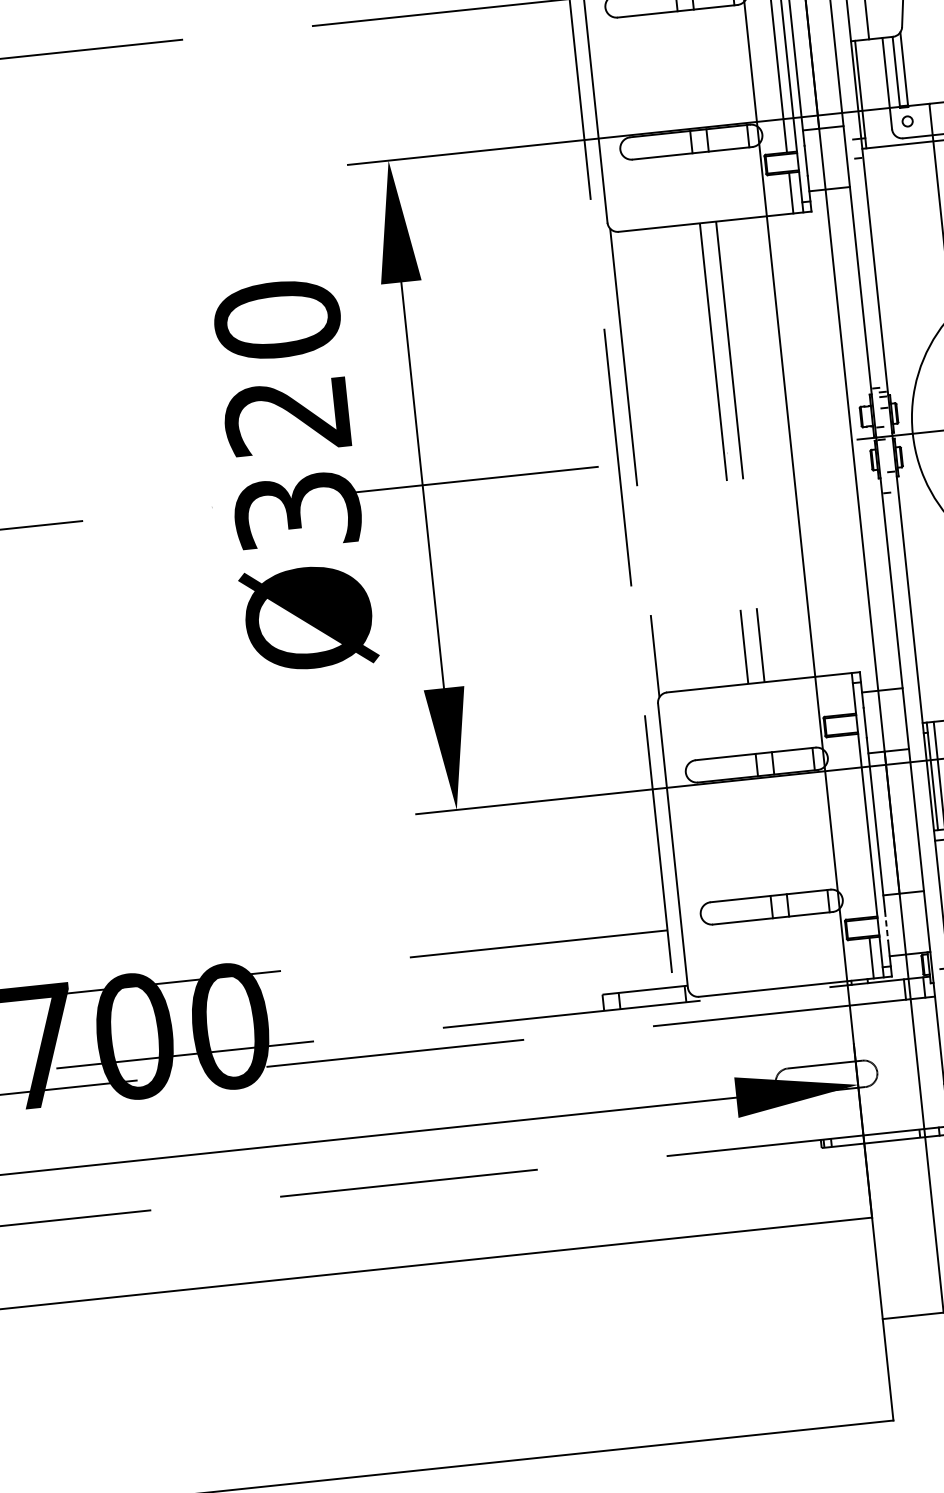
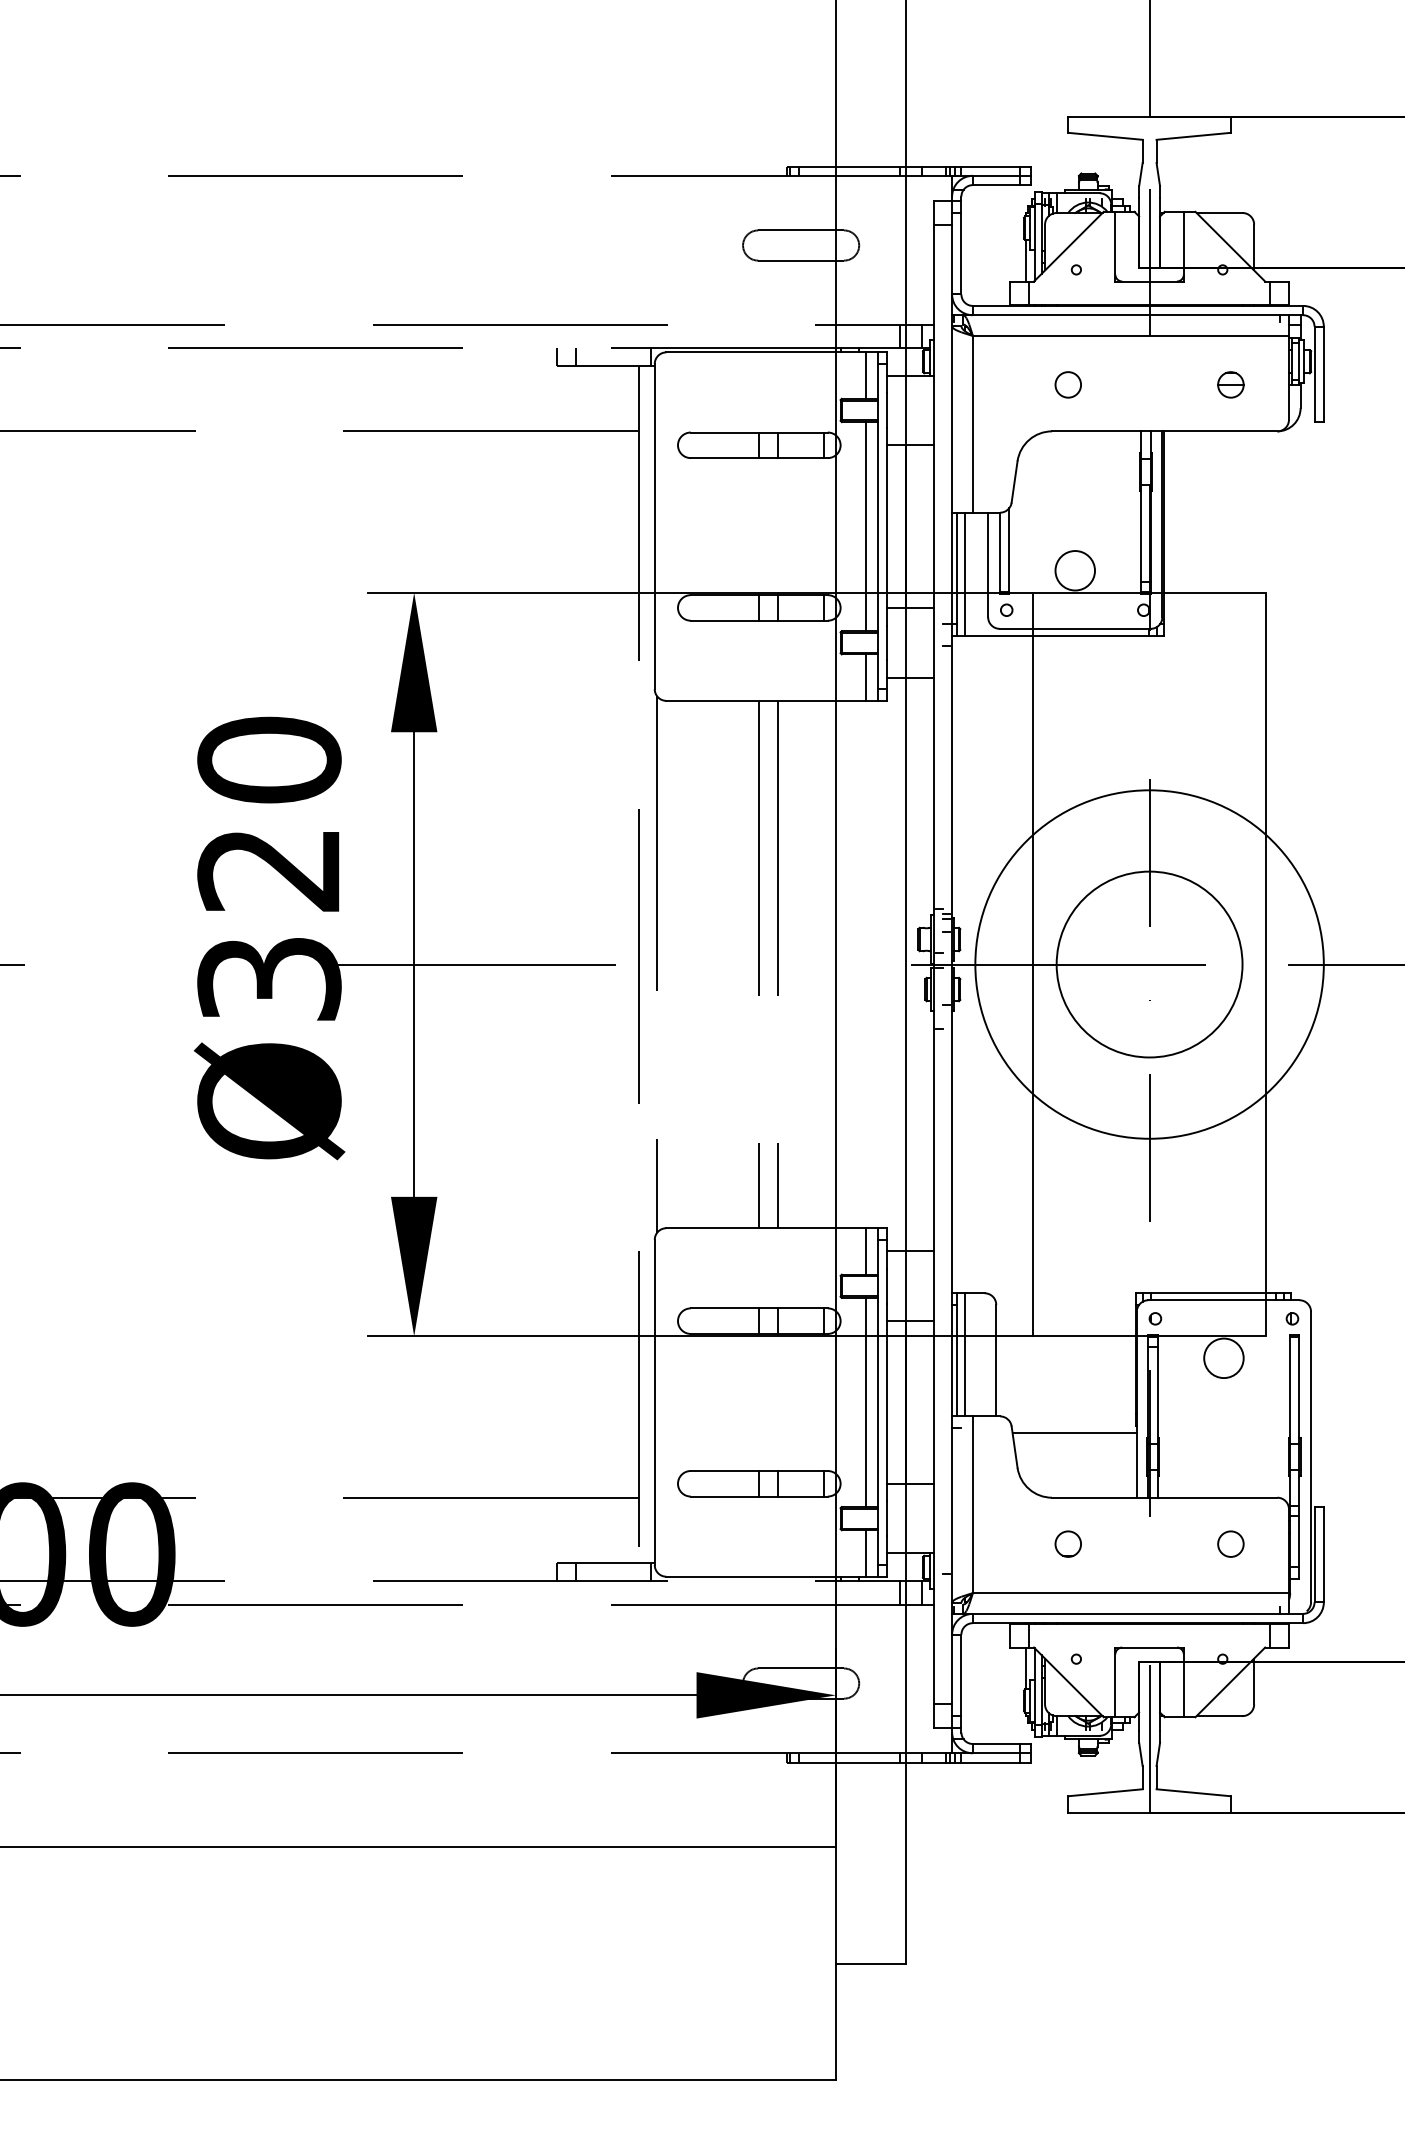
line: (867, 93) -> (964, 573), added
line: (844, 694) -> (866, 1251), added
line: (857, 826) -> (866, 1402), added
line: (887, 926) -> (887, 1519), dashed -> solid

